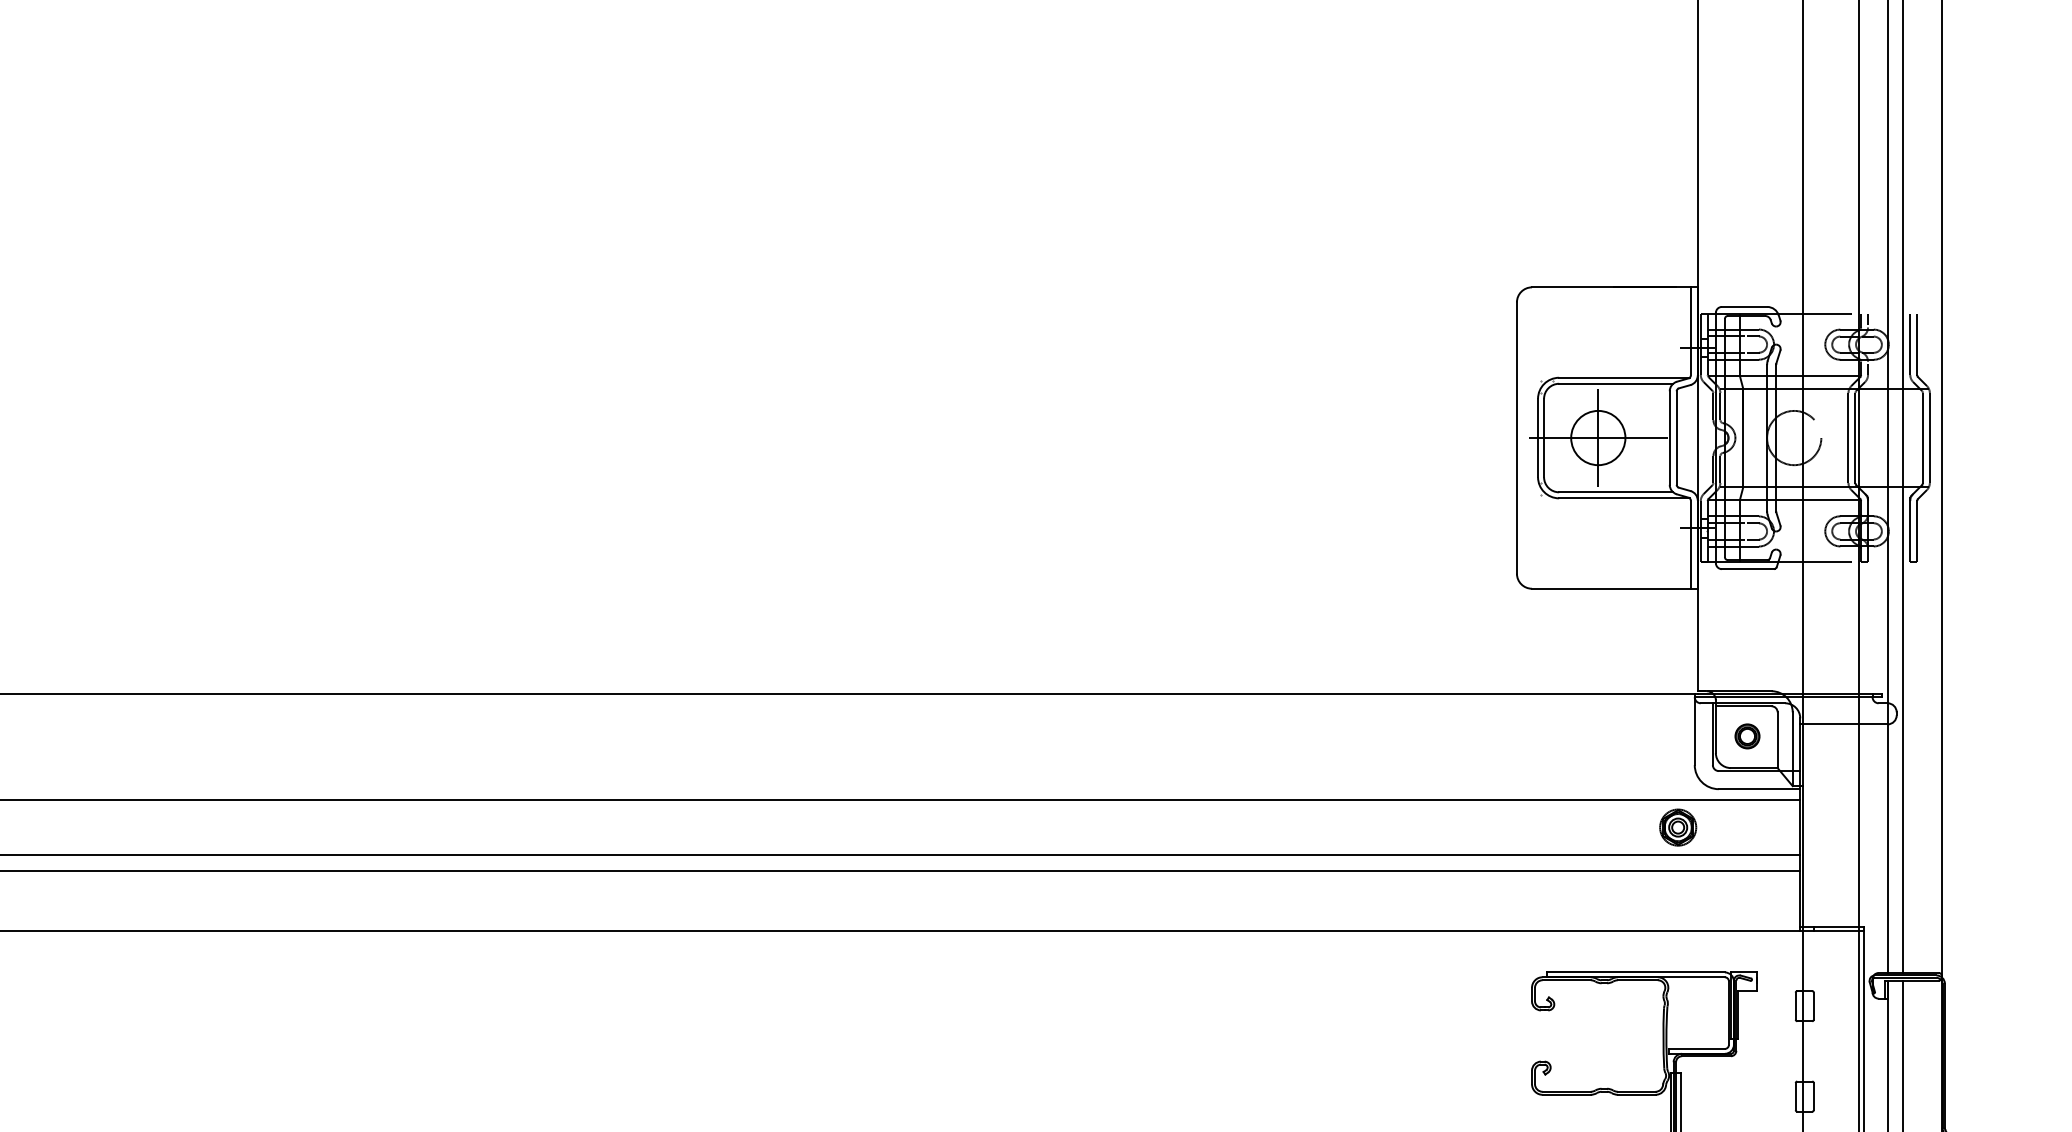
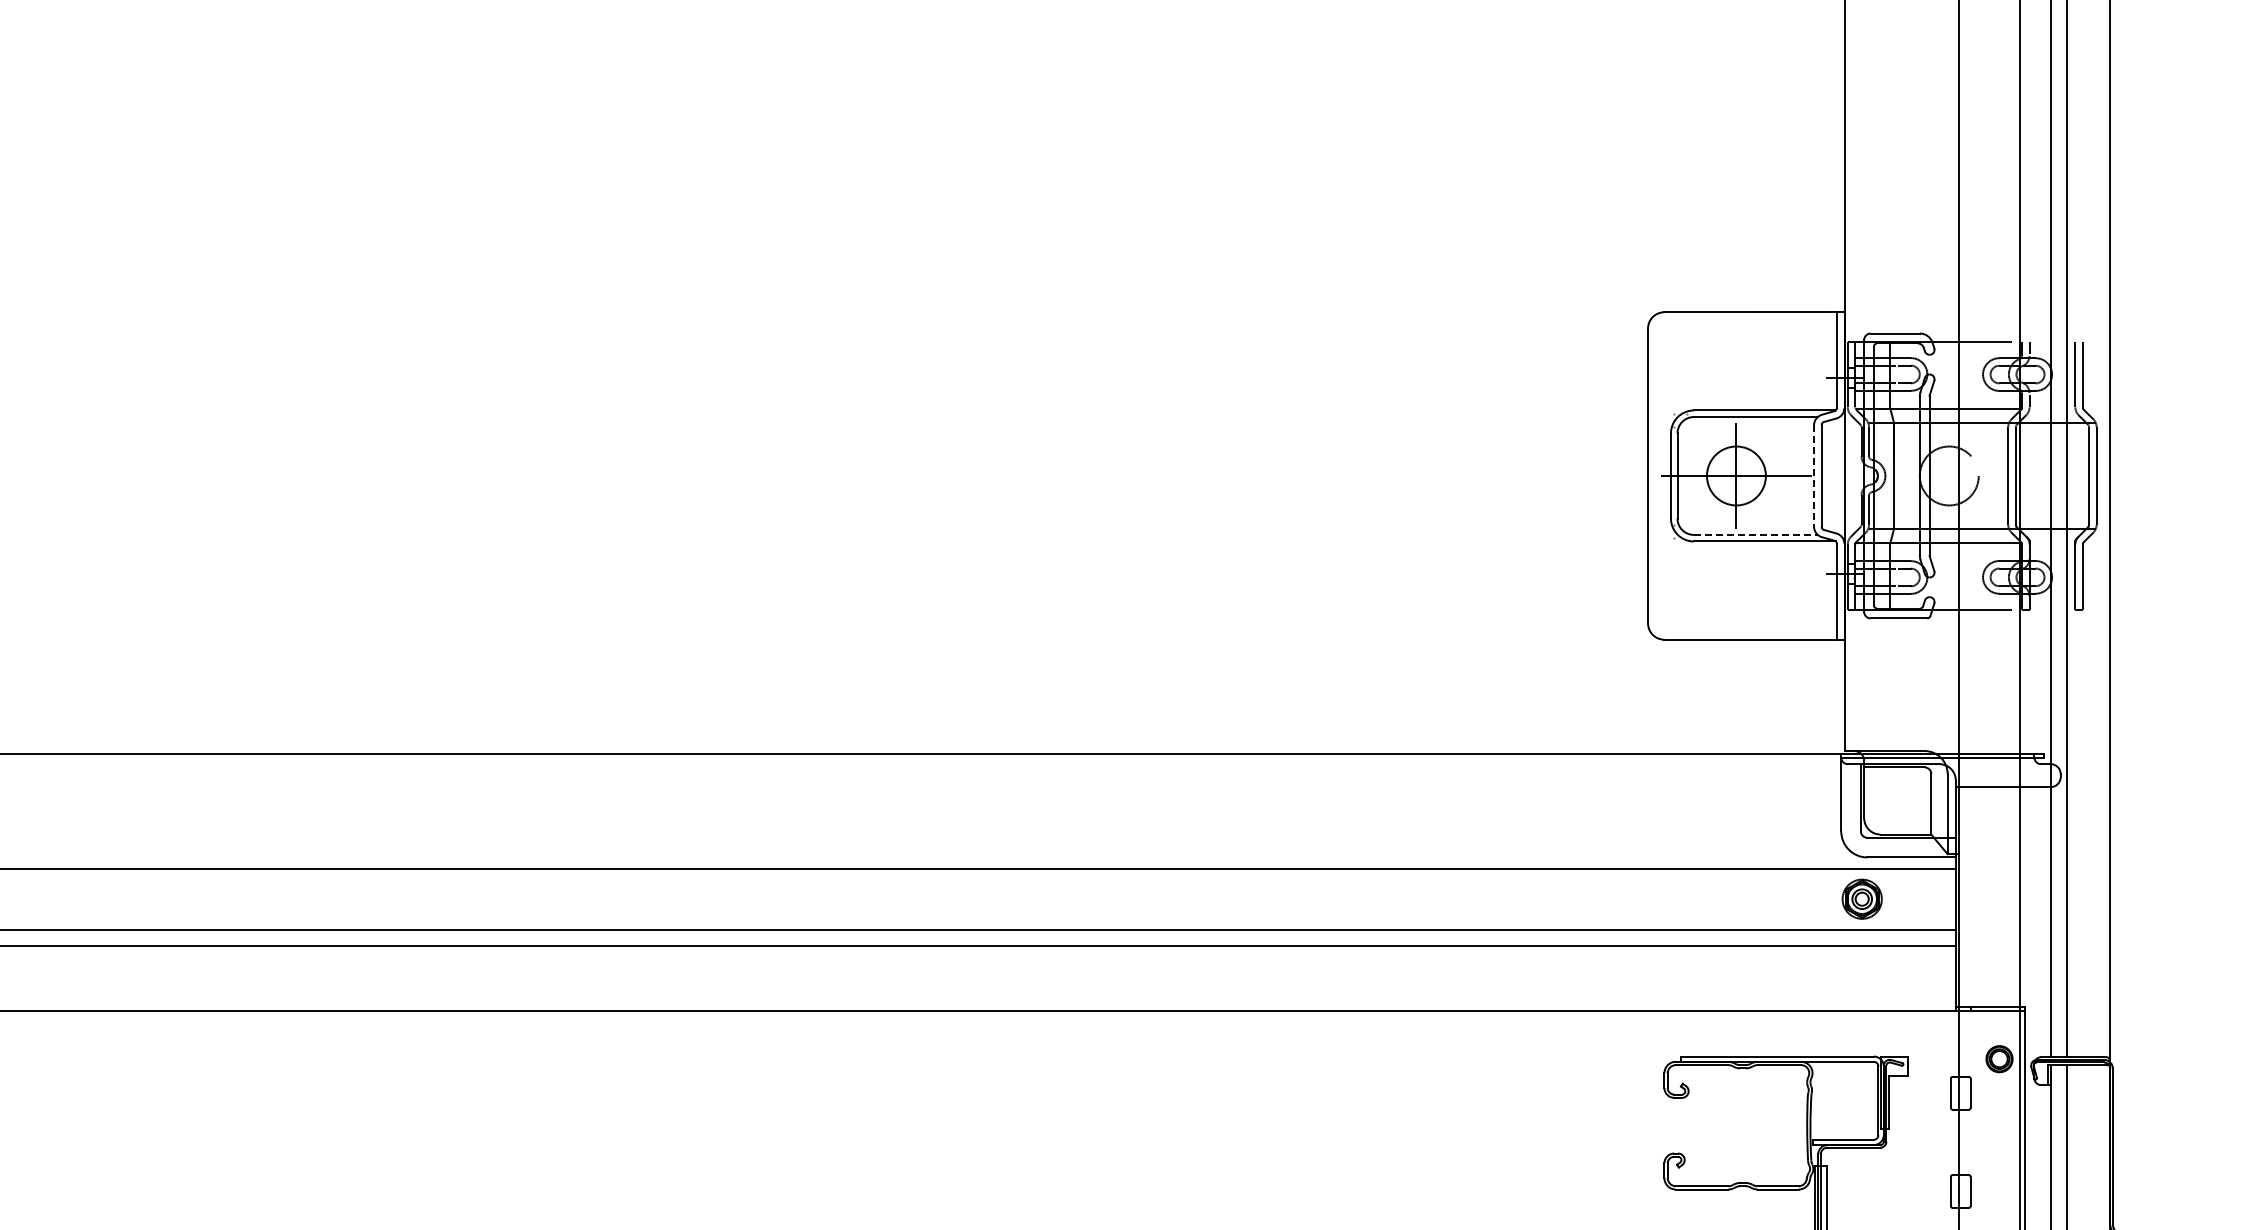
line: (1670, 437) -> (1814, 475), solid -> dashed
line: (1615, 491) -> (1755, 534), solid -> dashed
part: (1747, 736) -> (1999, 1059), moved
part: (1677, 826) -> (1861, 898), moved

